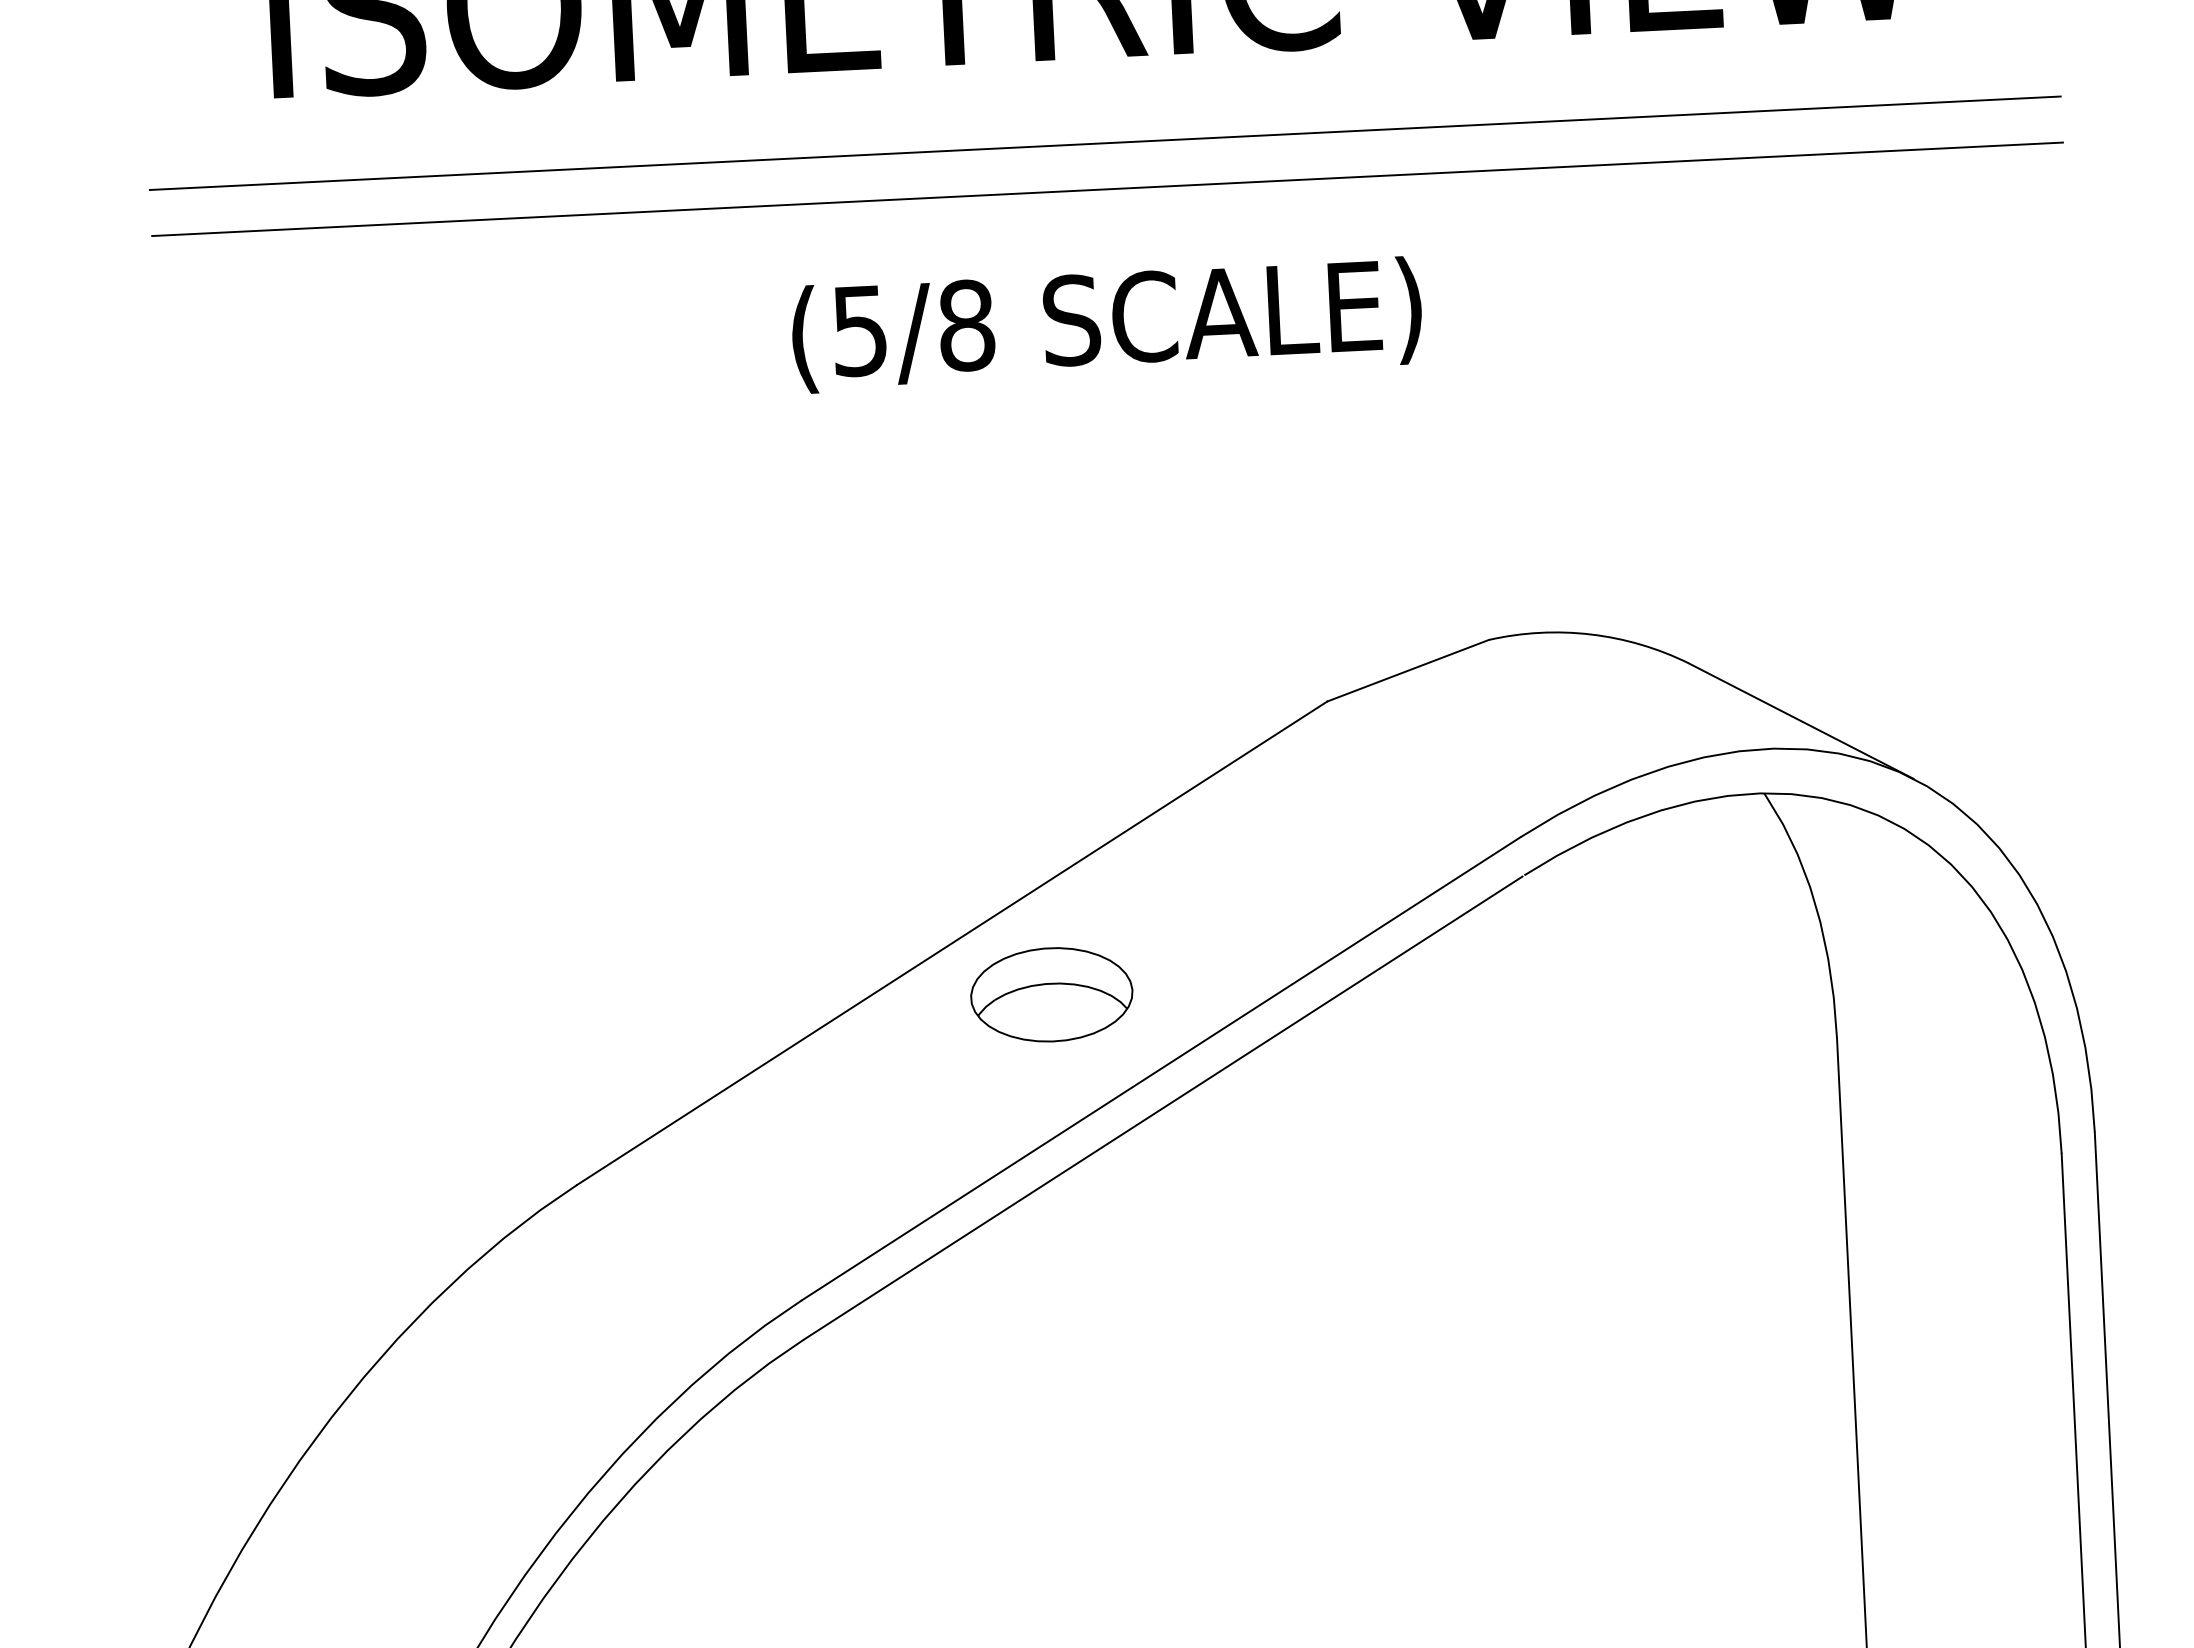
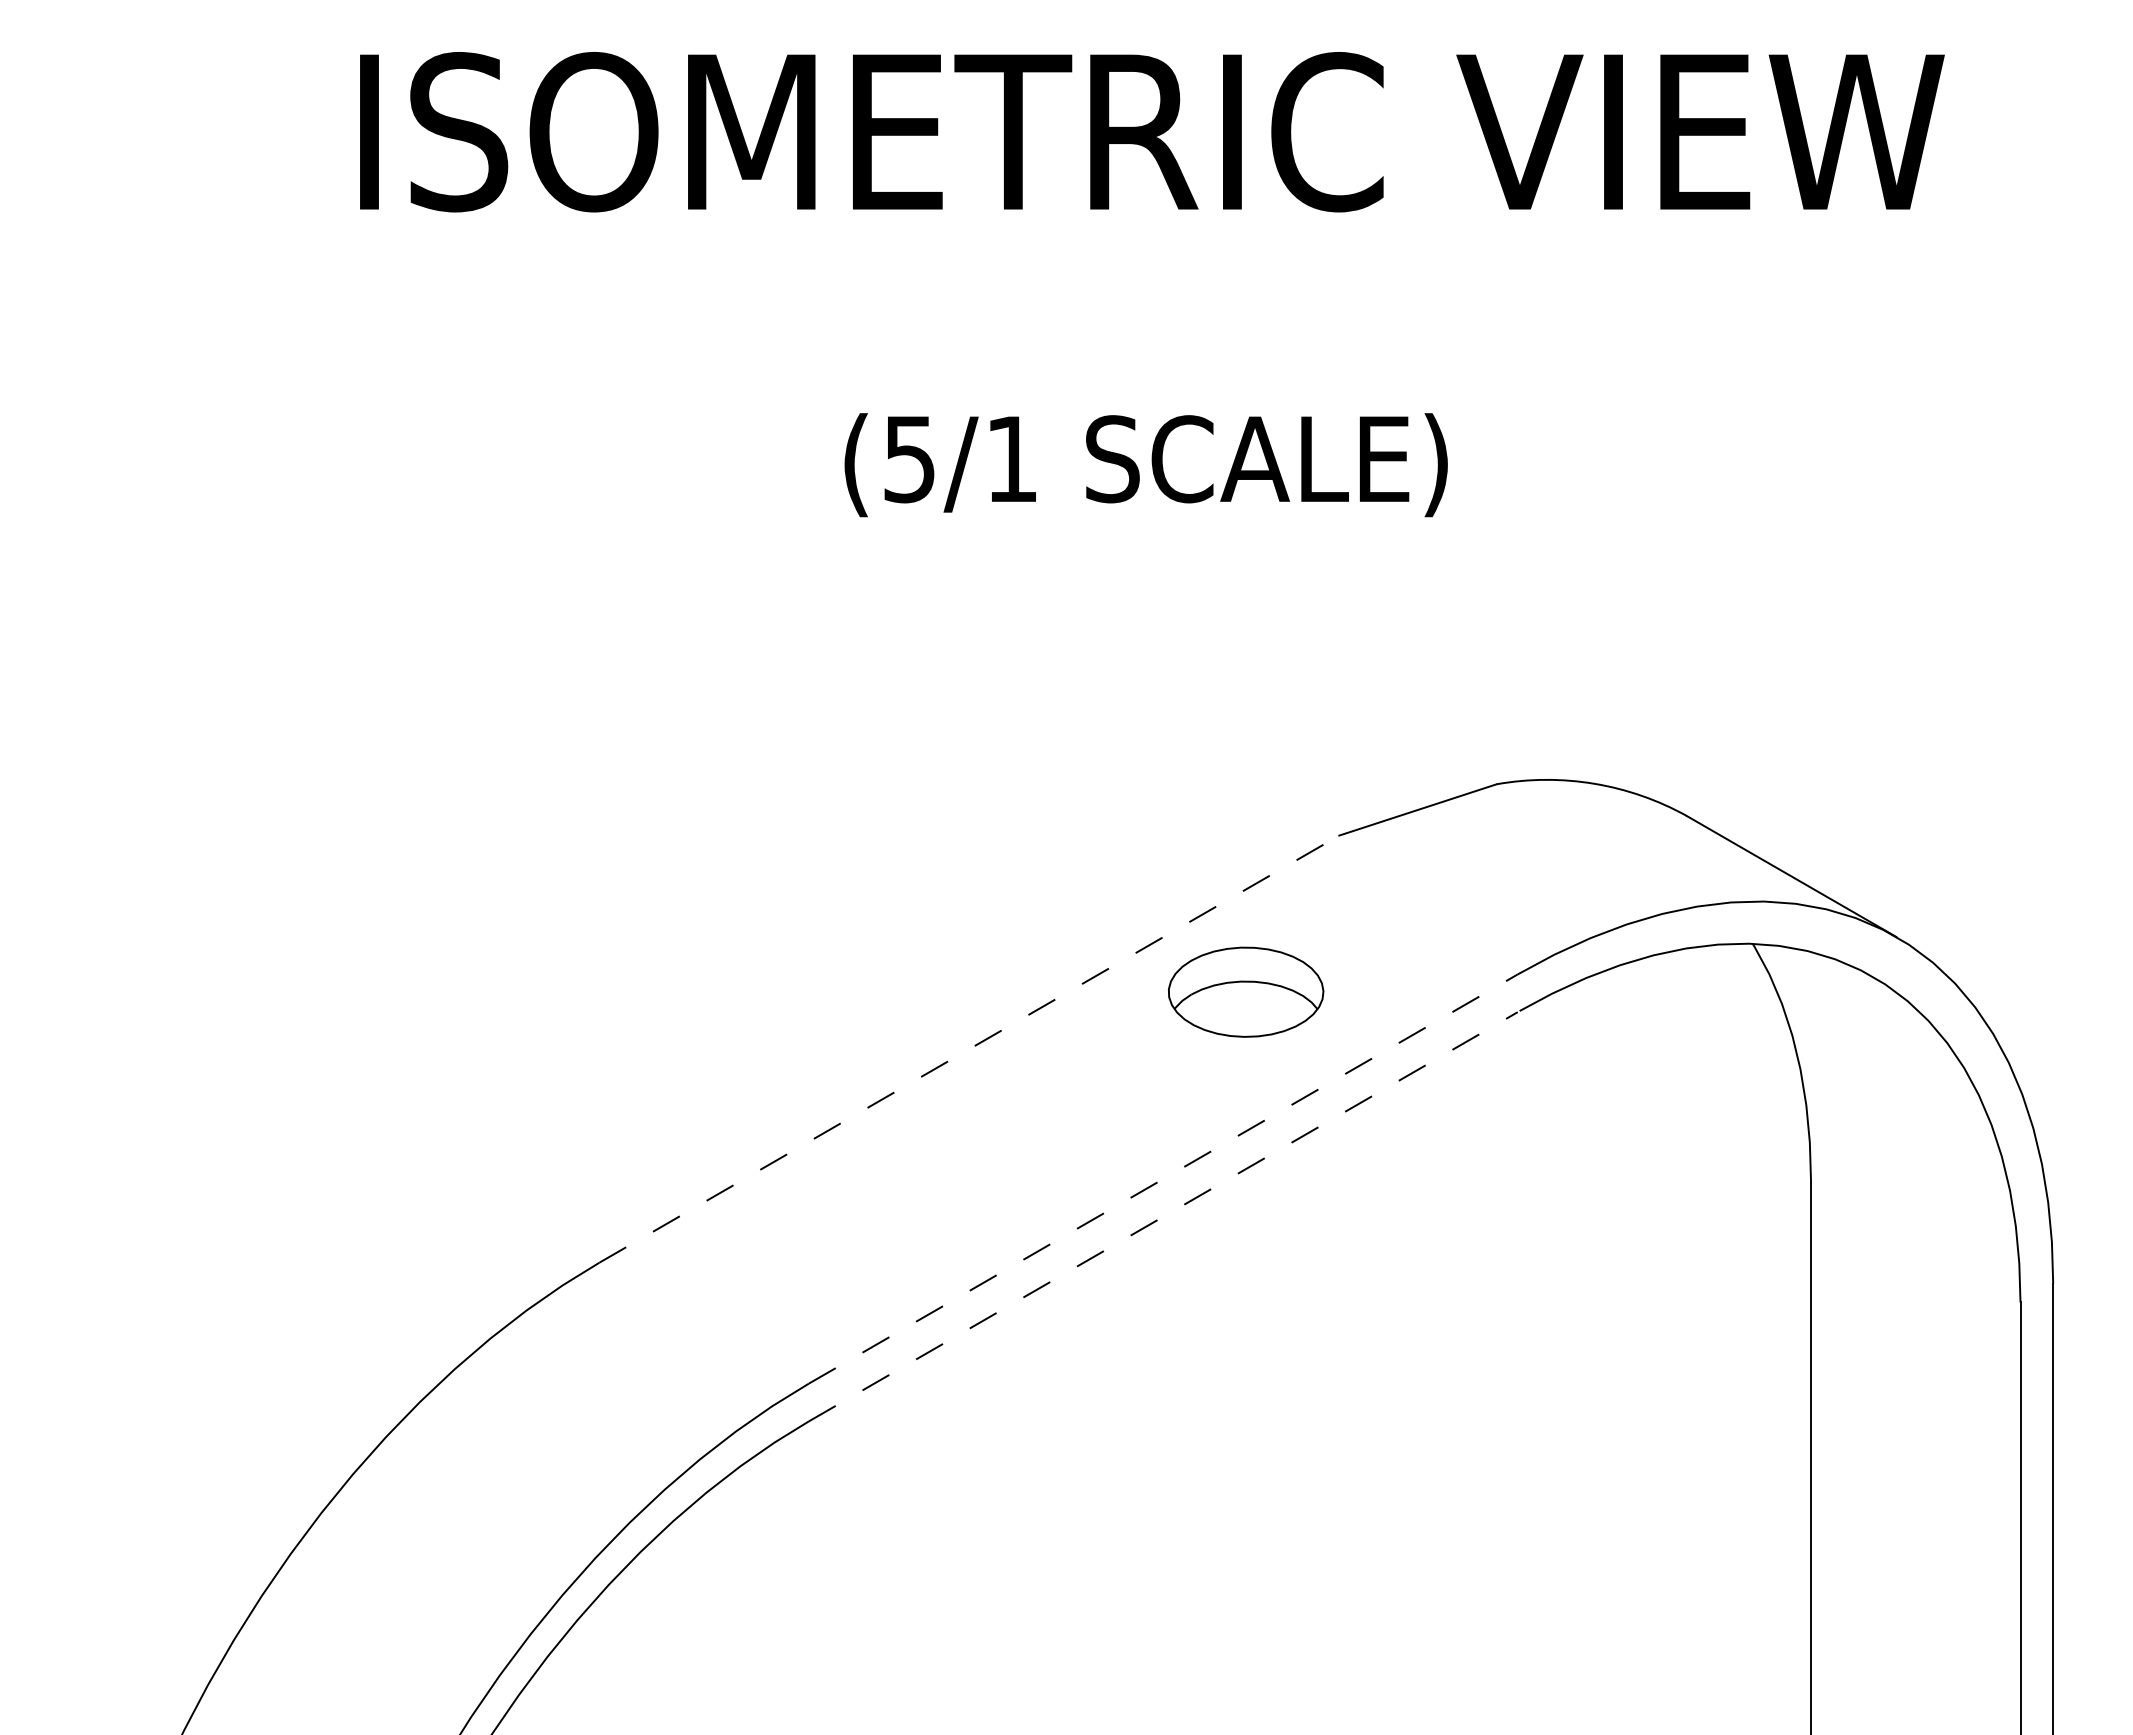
line: (1105, 143) -> (1153, 291), removed
line: (1108, 189) -> (1153, 335), removed
text: (967, 325) -> (1012, 459), (5/8 -> (5/1
line: (952, 942) -> (969, 1048), solid -> dashed
part: (1052, 994) -> (1246, 991), moved
line: (1161, 1068) -> (1163, 1178), solid -> dashed
line: (1163, 1107) -> (1163, 1216), solid -> dashed

